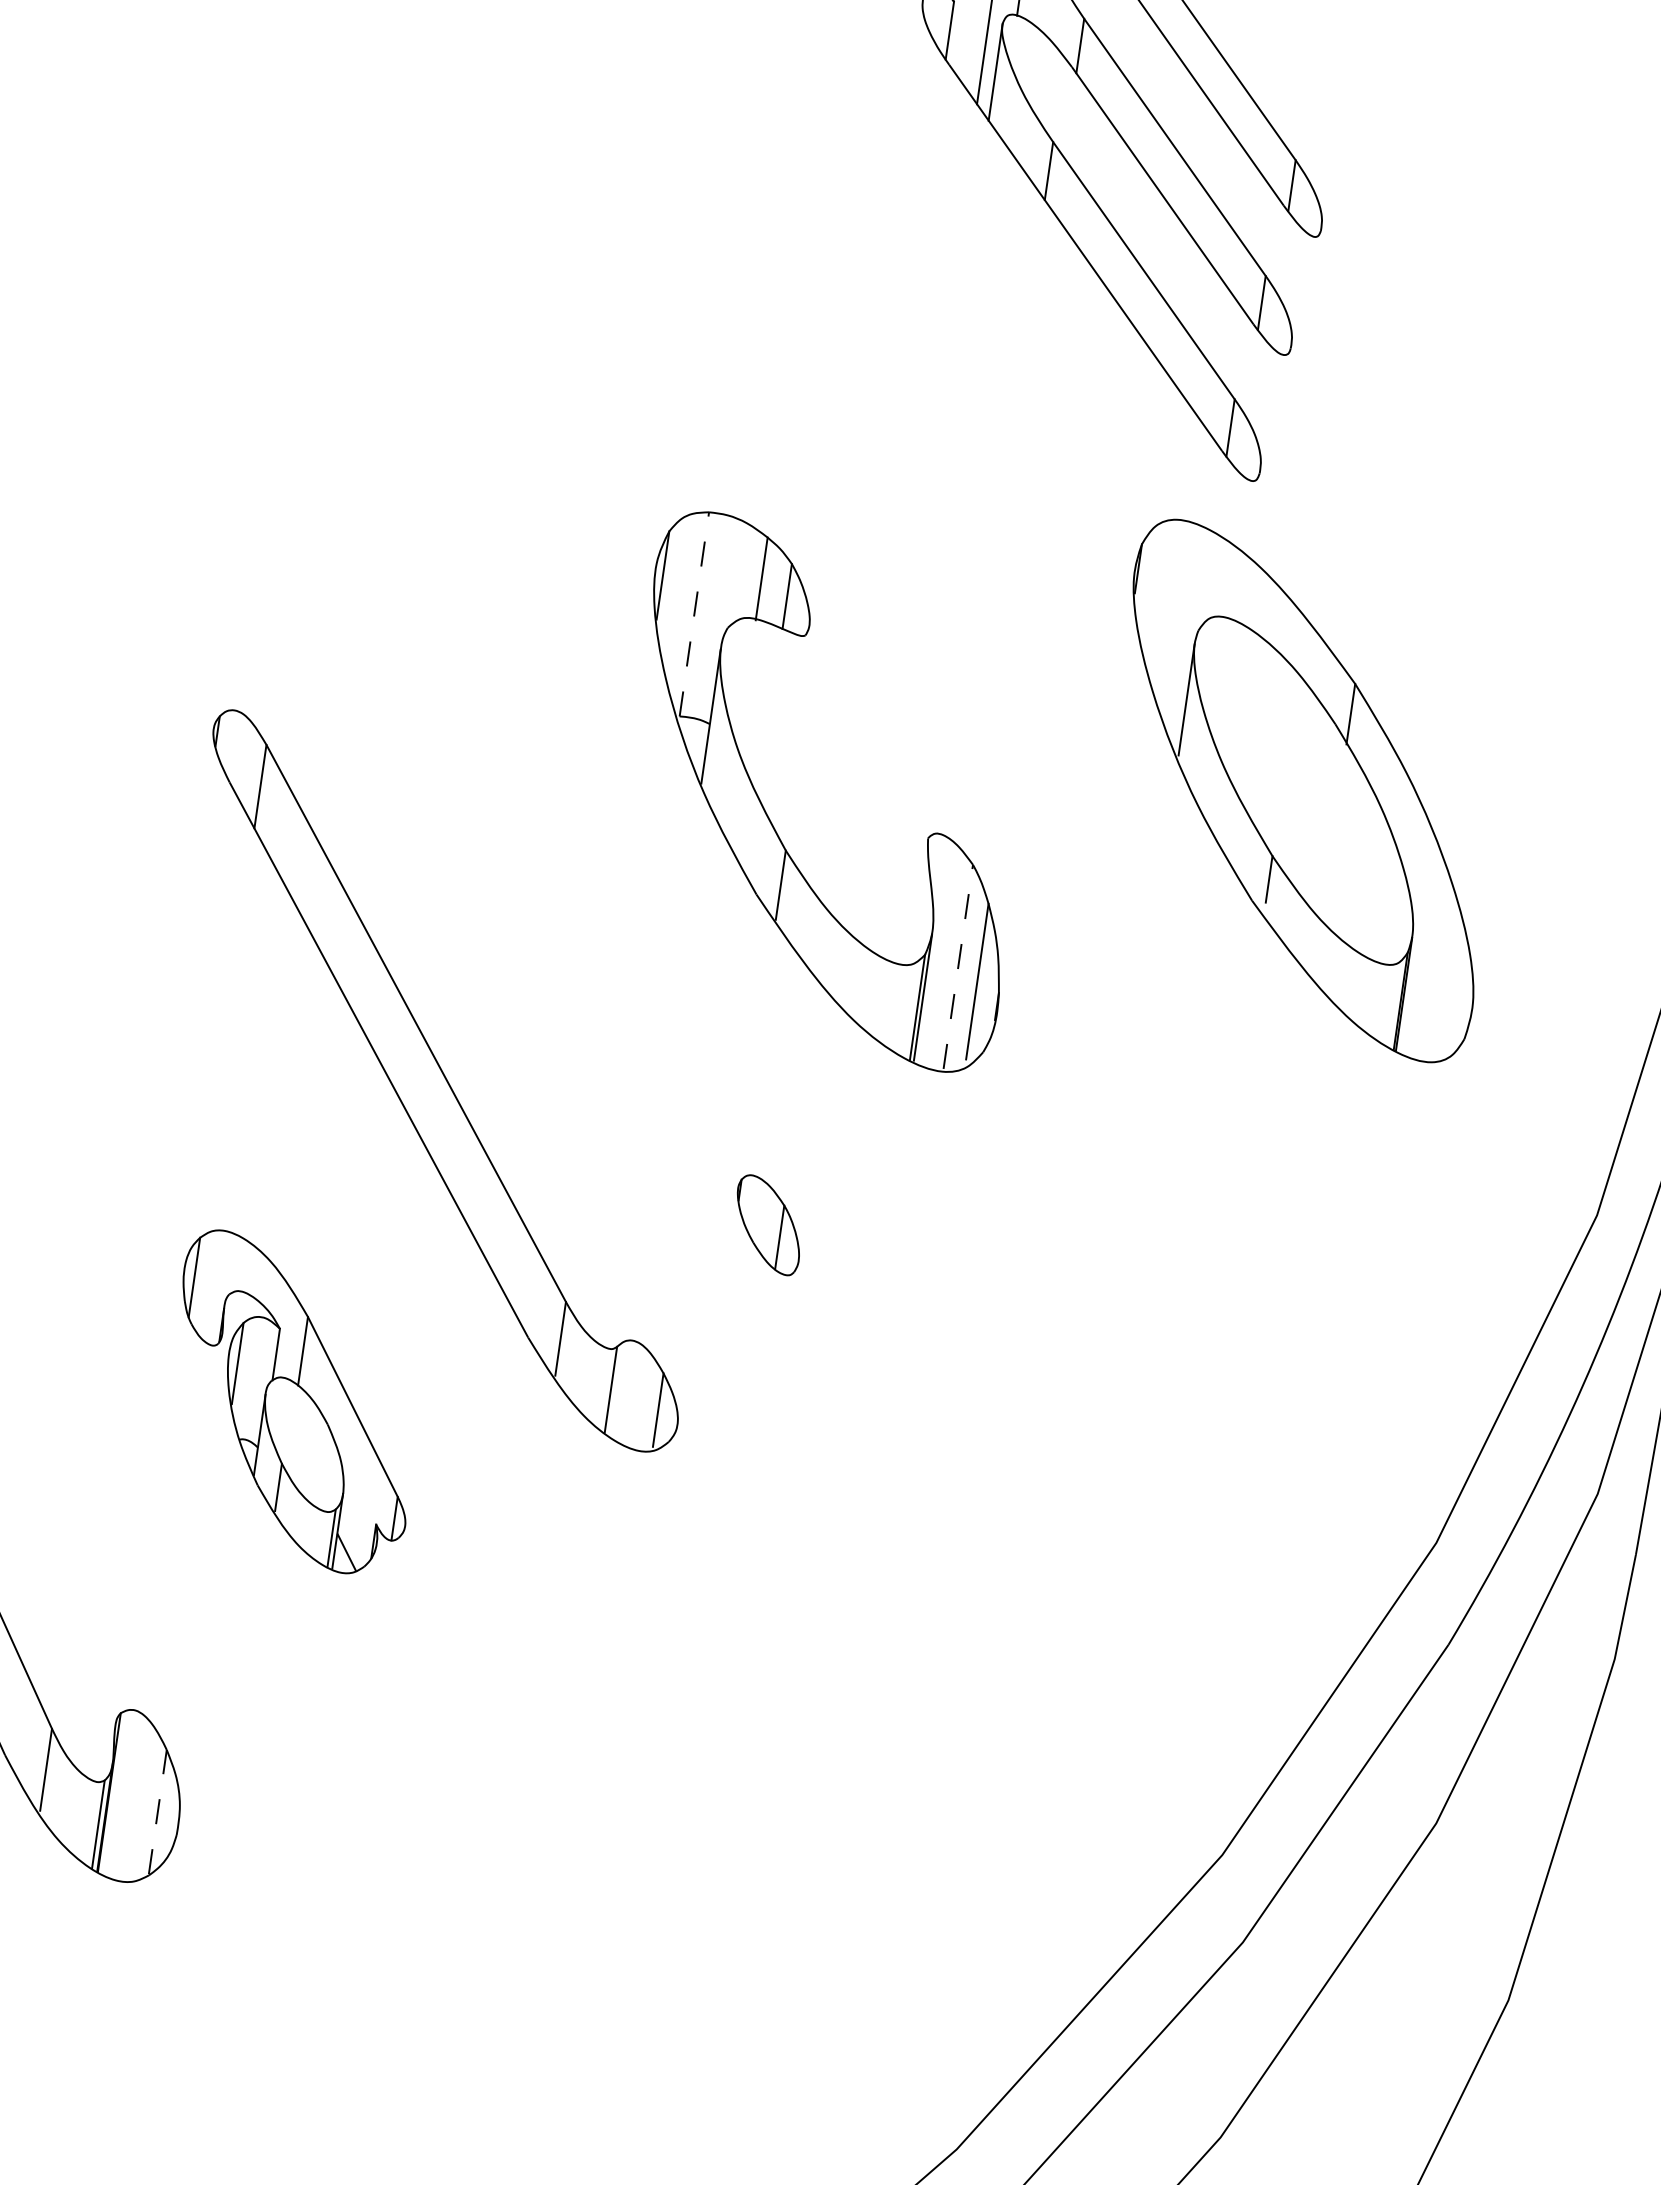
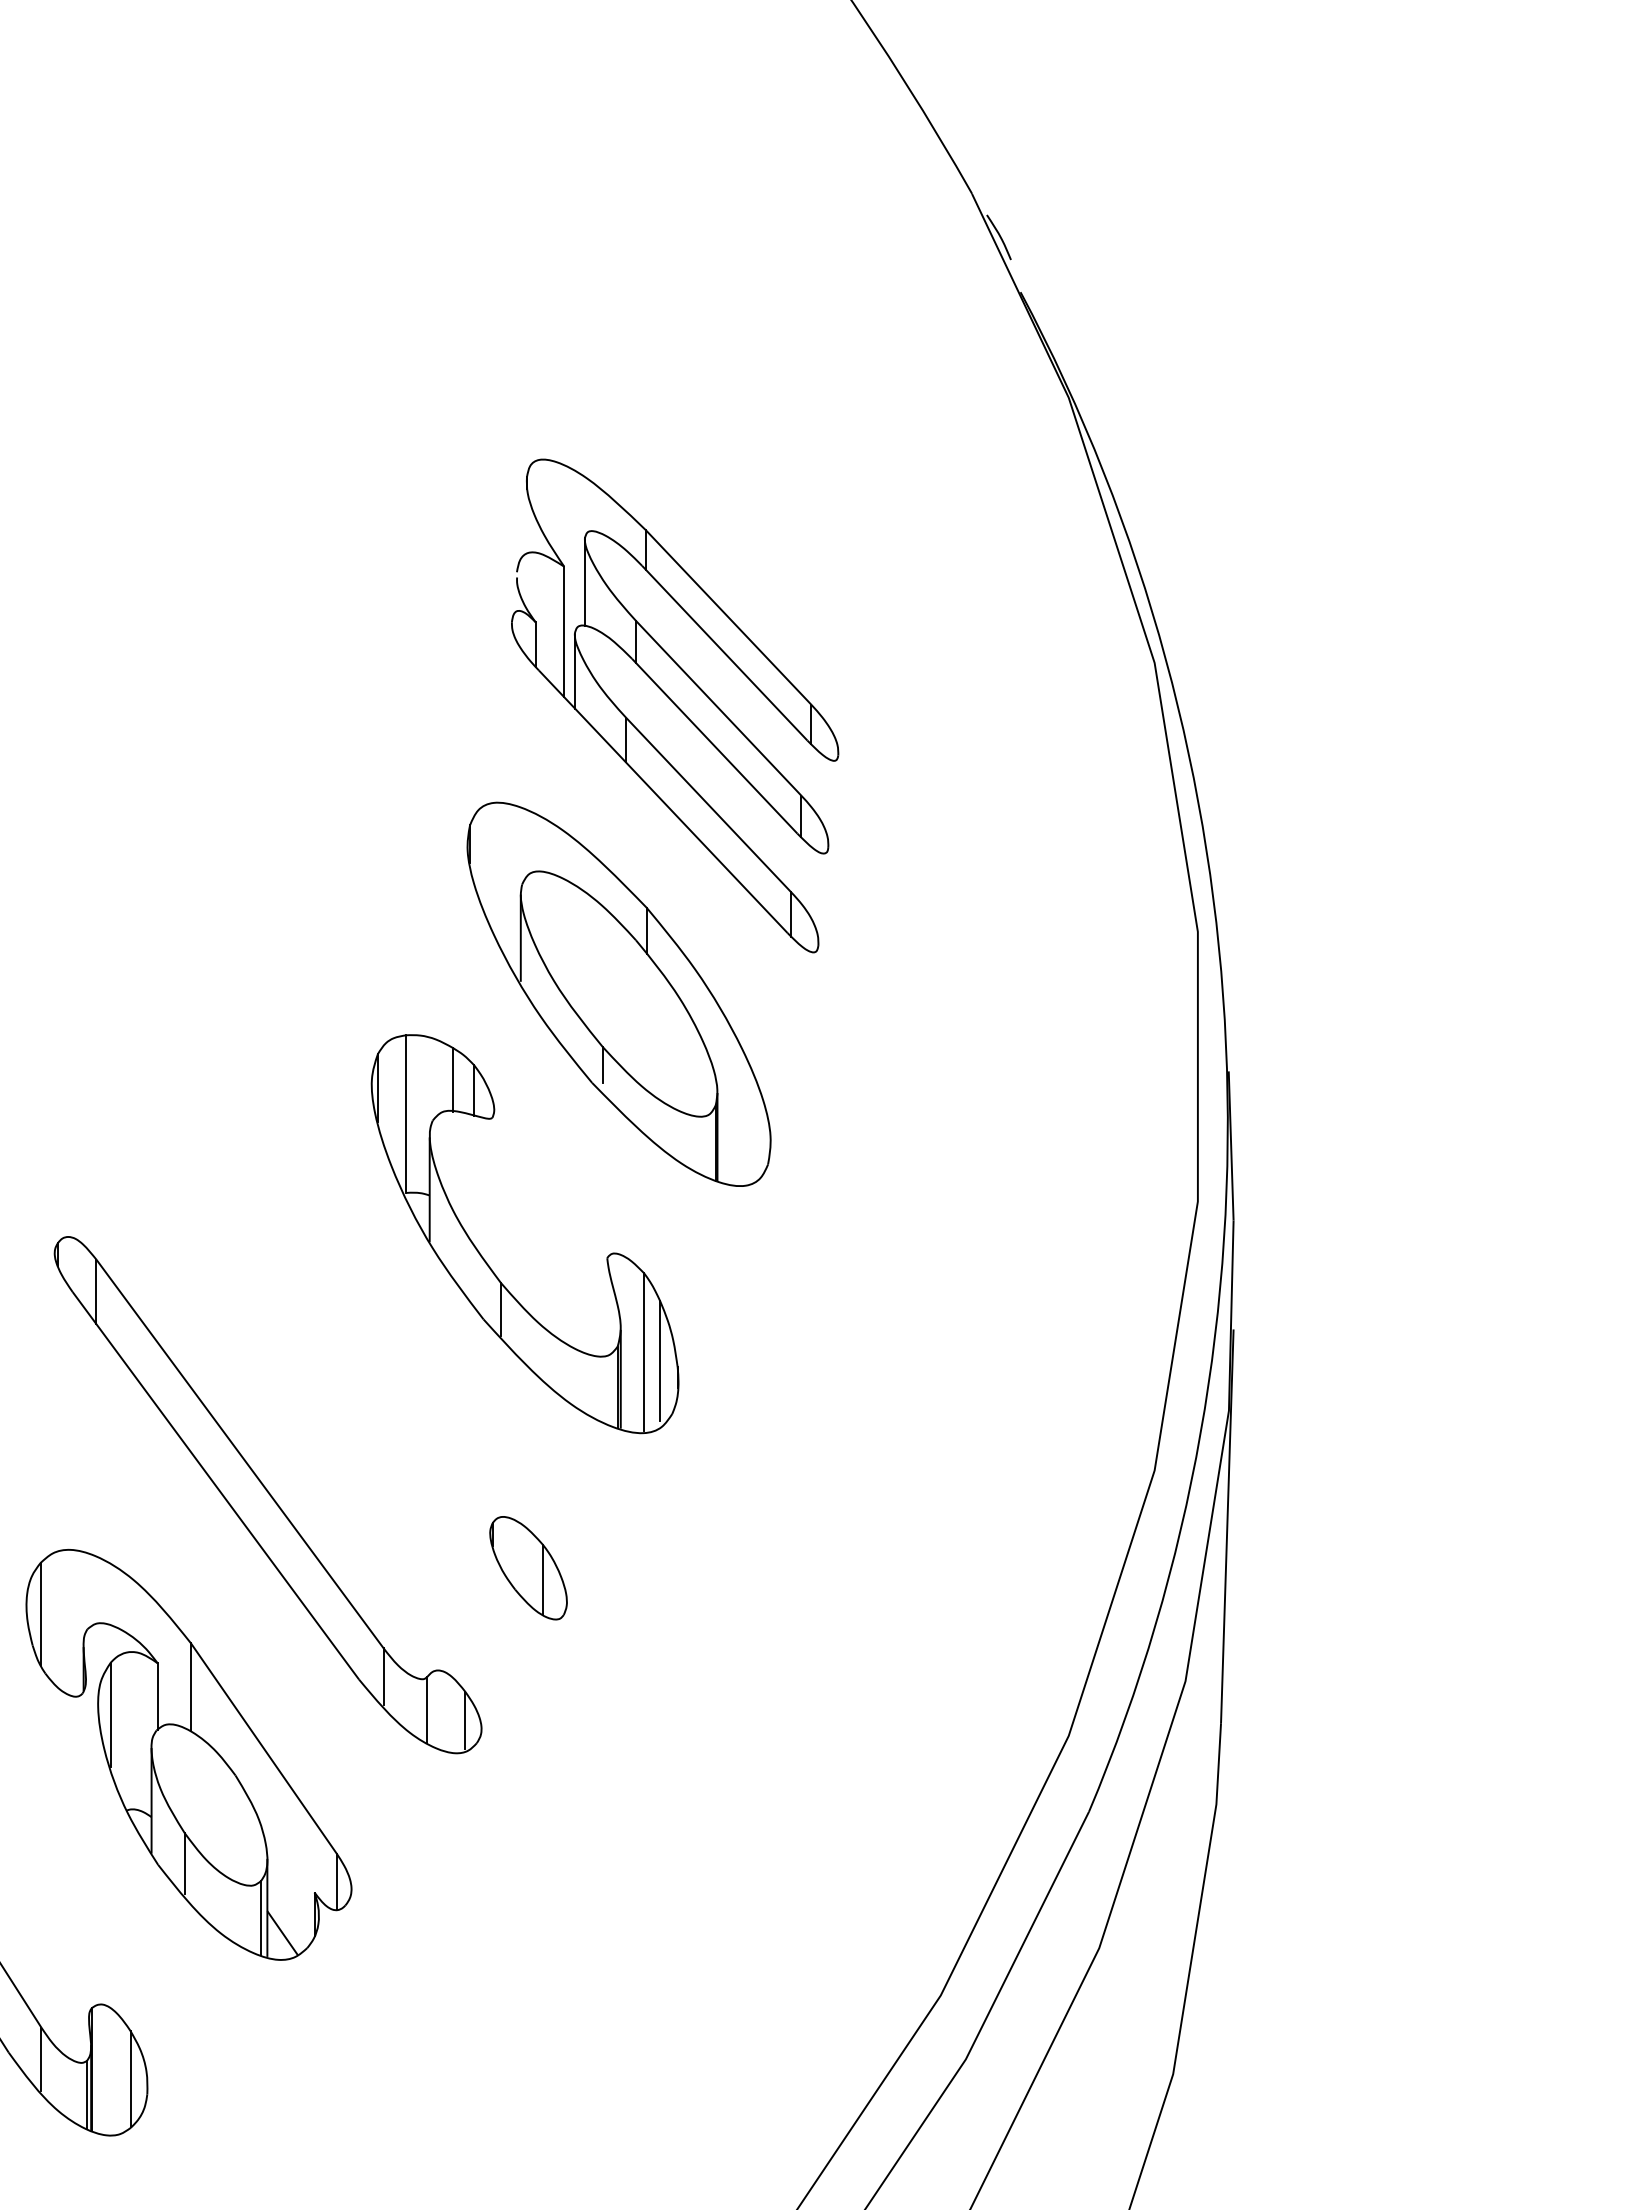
line: (693, 614) -> (405, 1114), dashed -> solid
part: (1302, 789) -> (618, 993), moved
line: (958, 967) -> (644, 1352), dashed -> solid
part: (768, 1225) -> (528, 1568), size x1.43
part: (293, 1402) -> (188, 1754), size x1.67
line: (157, 1811) -> (130, 2078), dashed -> solid

